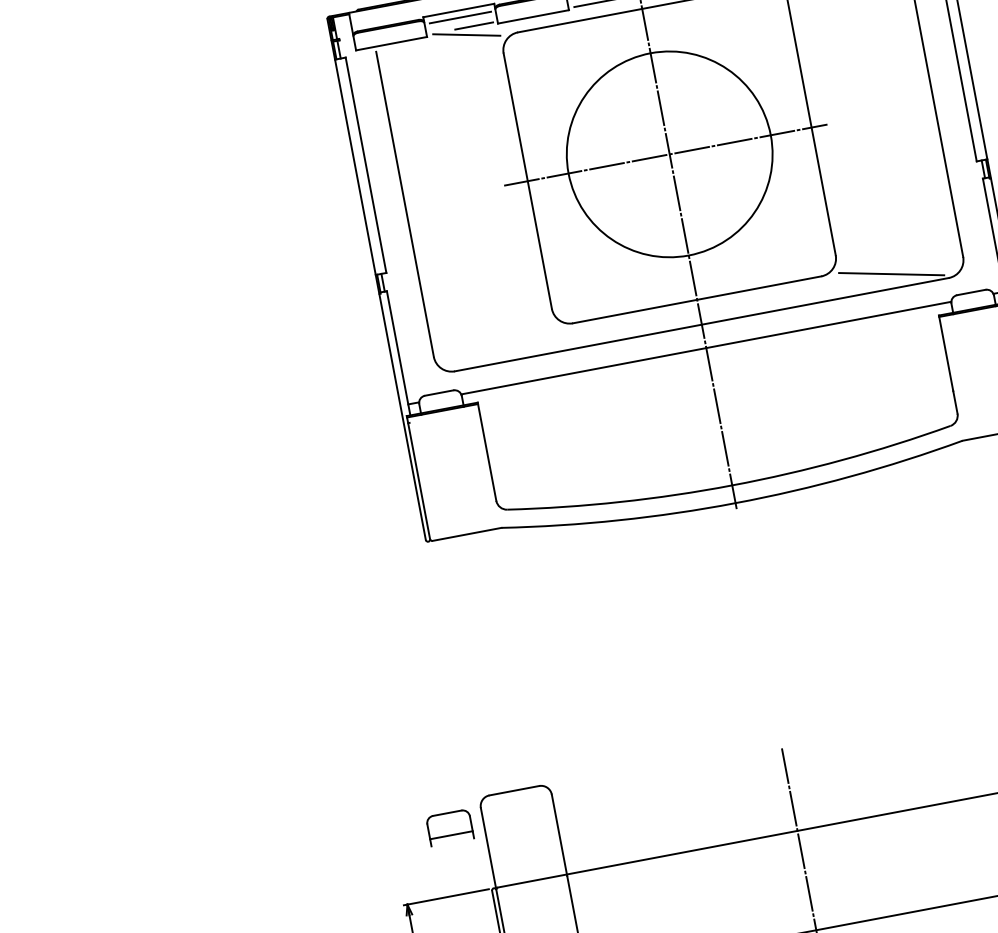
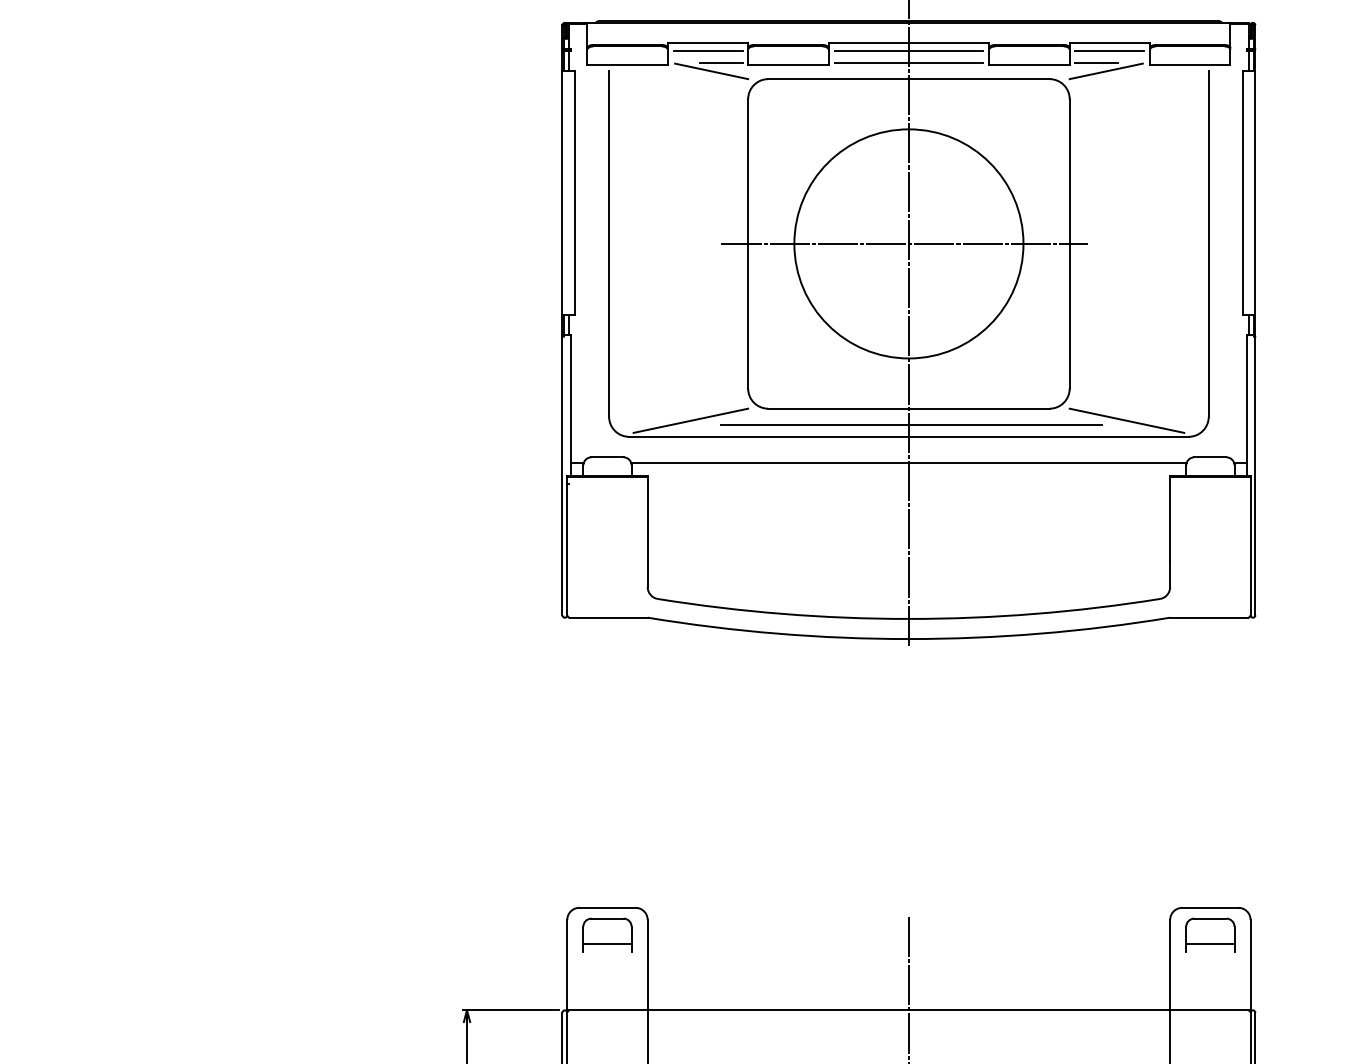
line: (702, 313) -> (911, 424), added
line: (506, 346) -> (690, 420), added
part: (449, 827) -> (607, 934), moved

